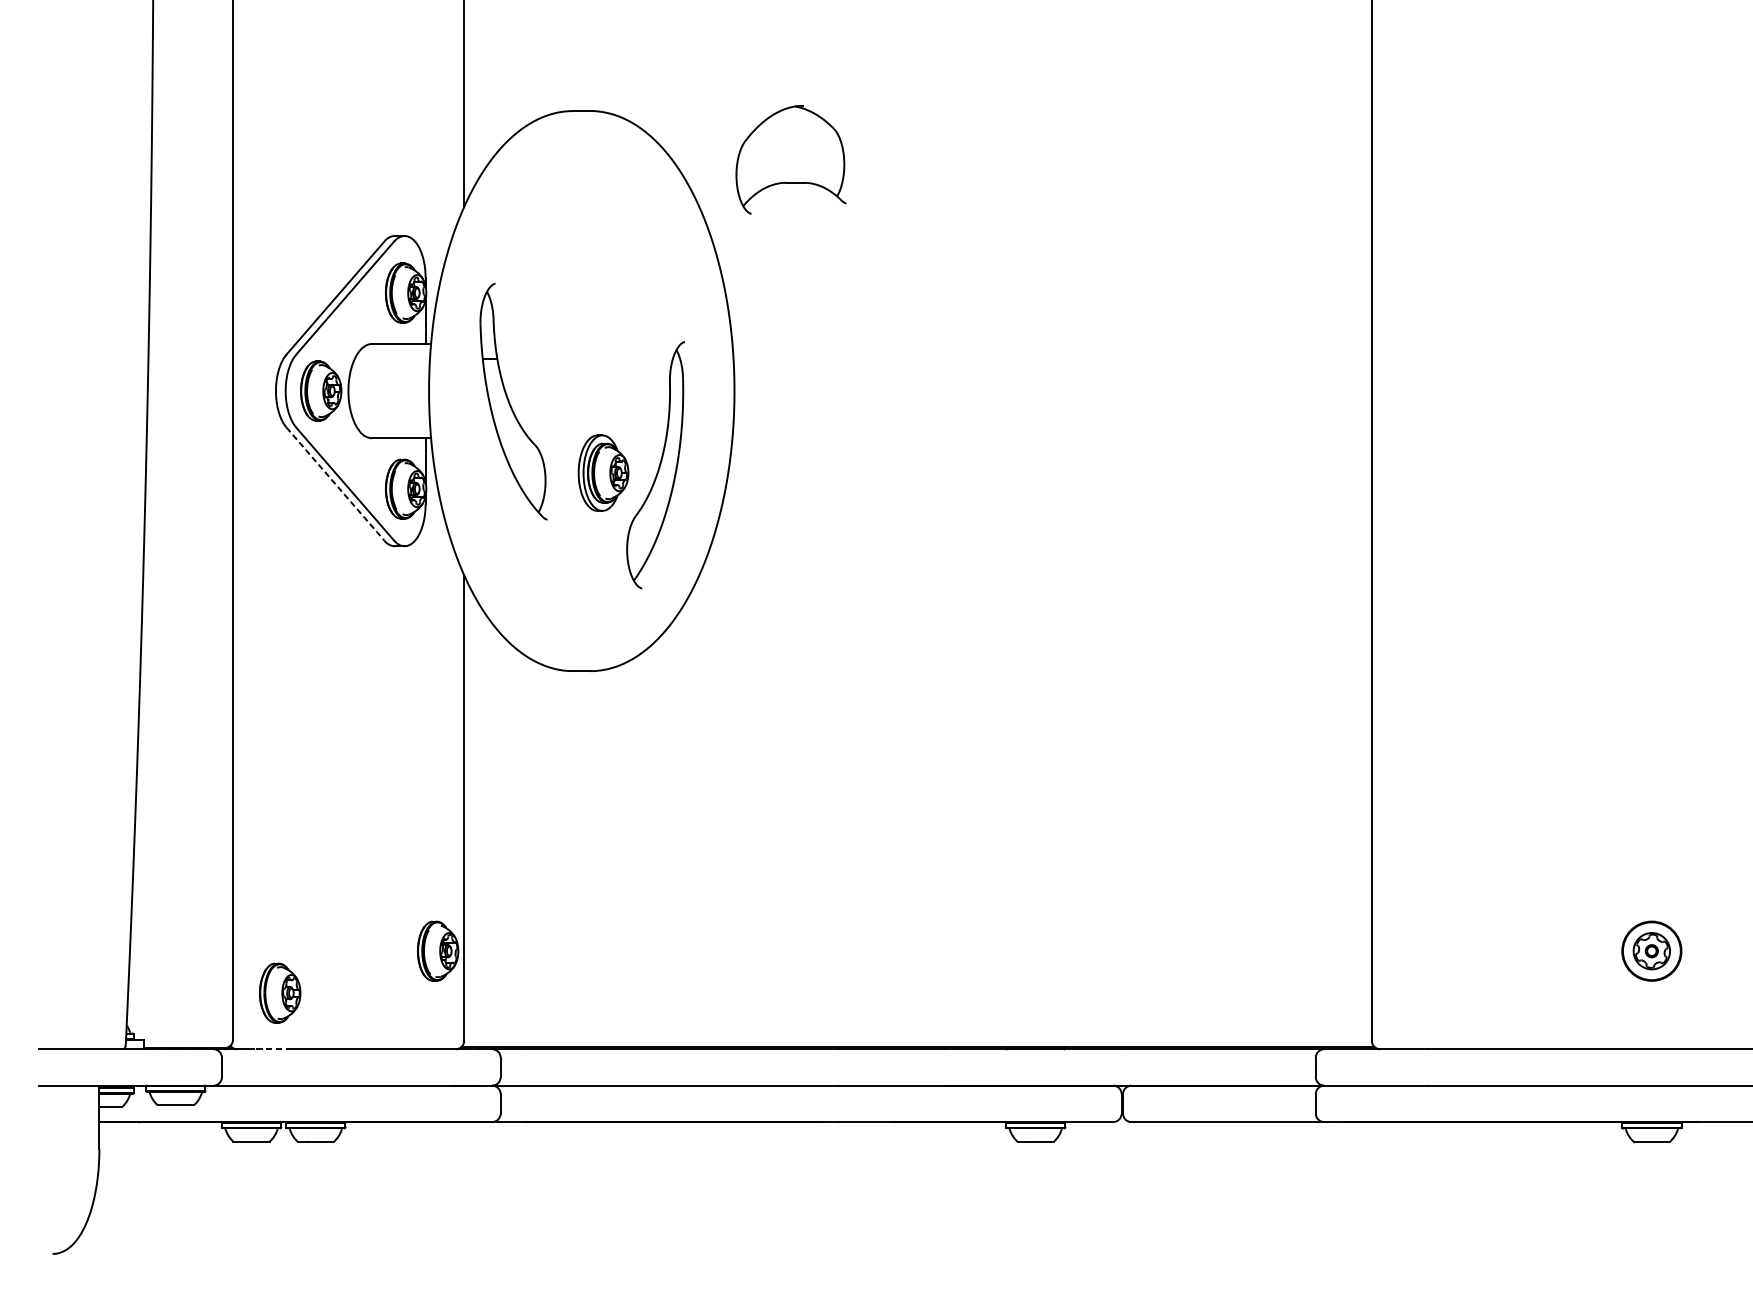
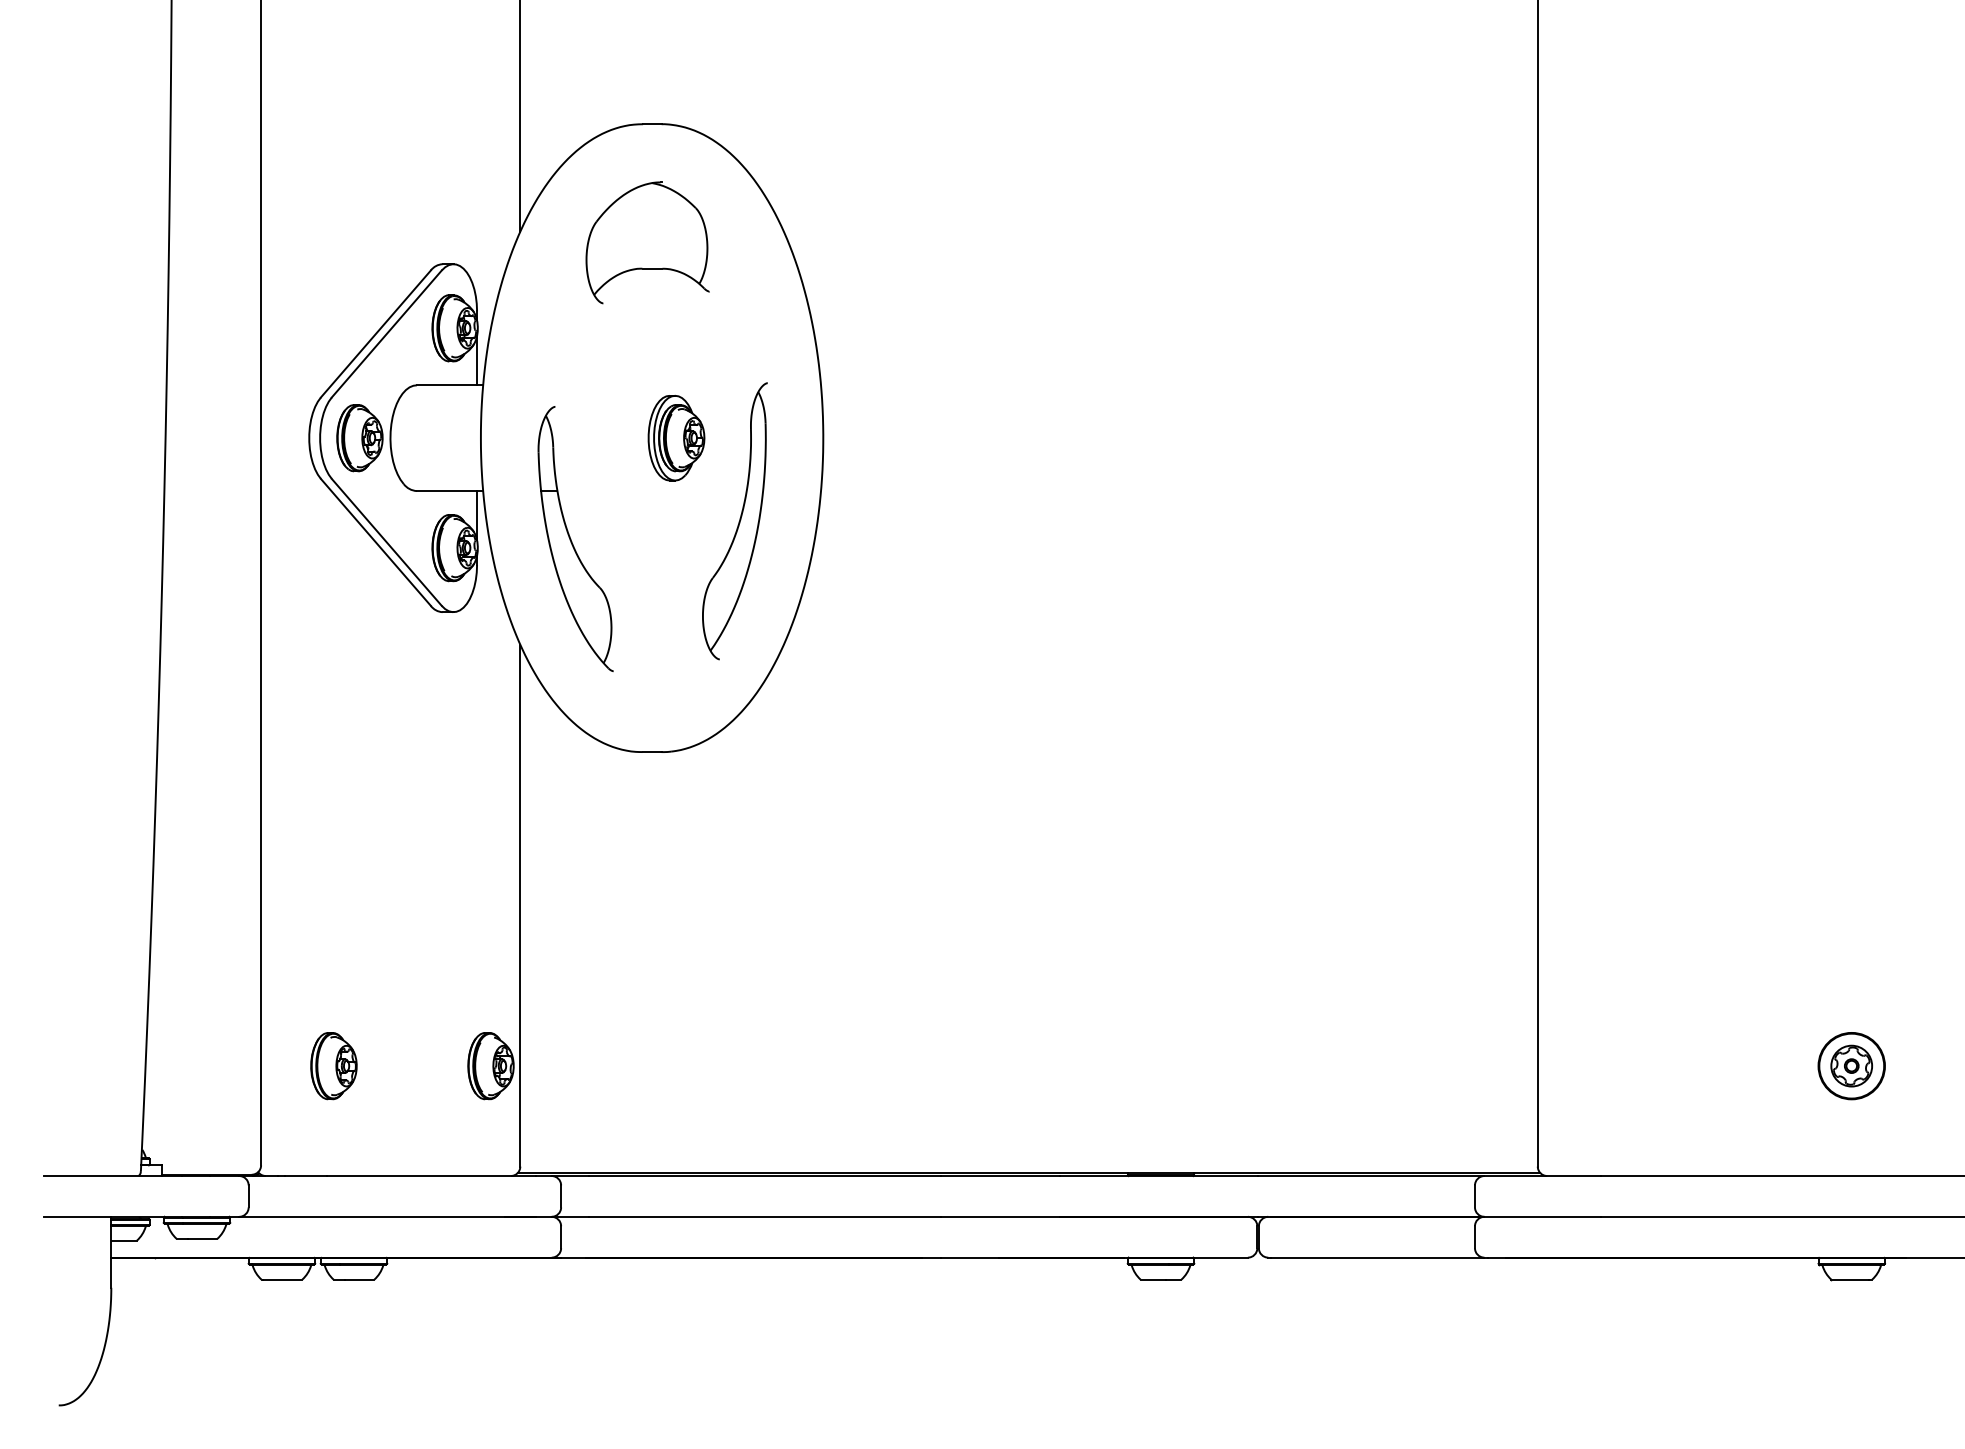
part: (790, 159) -> (647, 242), moved
part: (513, 401) -> (575, 538), moved
part: (603, 473) -> (676, 438), moved
line: (335, 484) -> (375, 542), dashed -> solid
part: (279, 993) -> (333, 1066), moved
line: (272, 1049) -> (305, 1176), dashed -> solid

